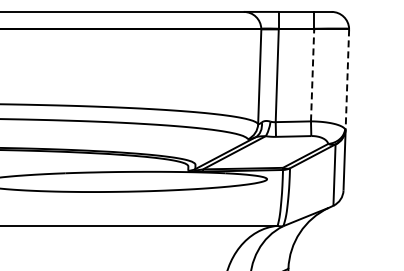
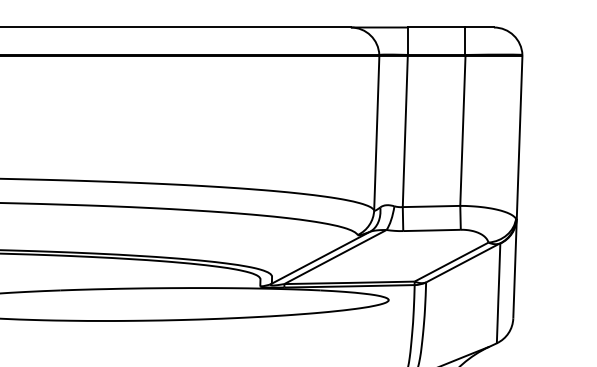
line: (312, 74) -> (462, 129), dashed -> solid
line: (347, 79) -> (519, 137), dashed -> solid

